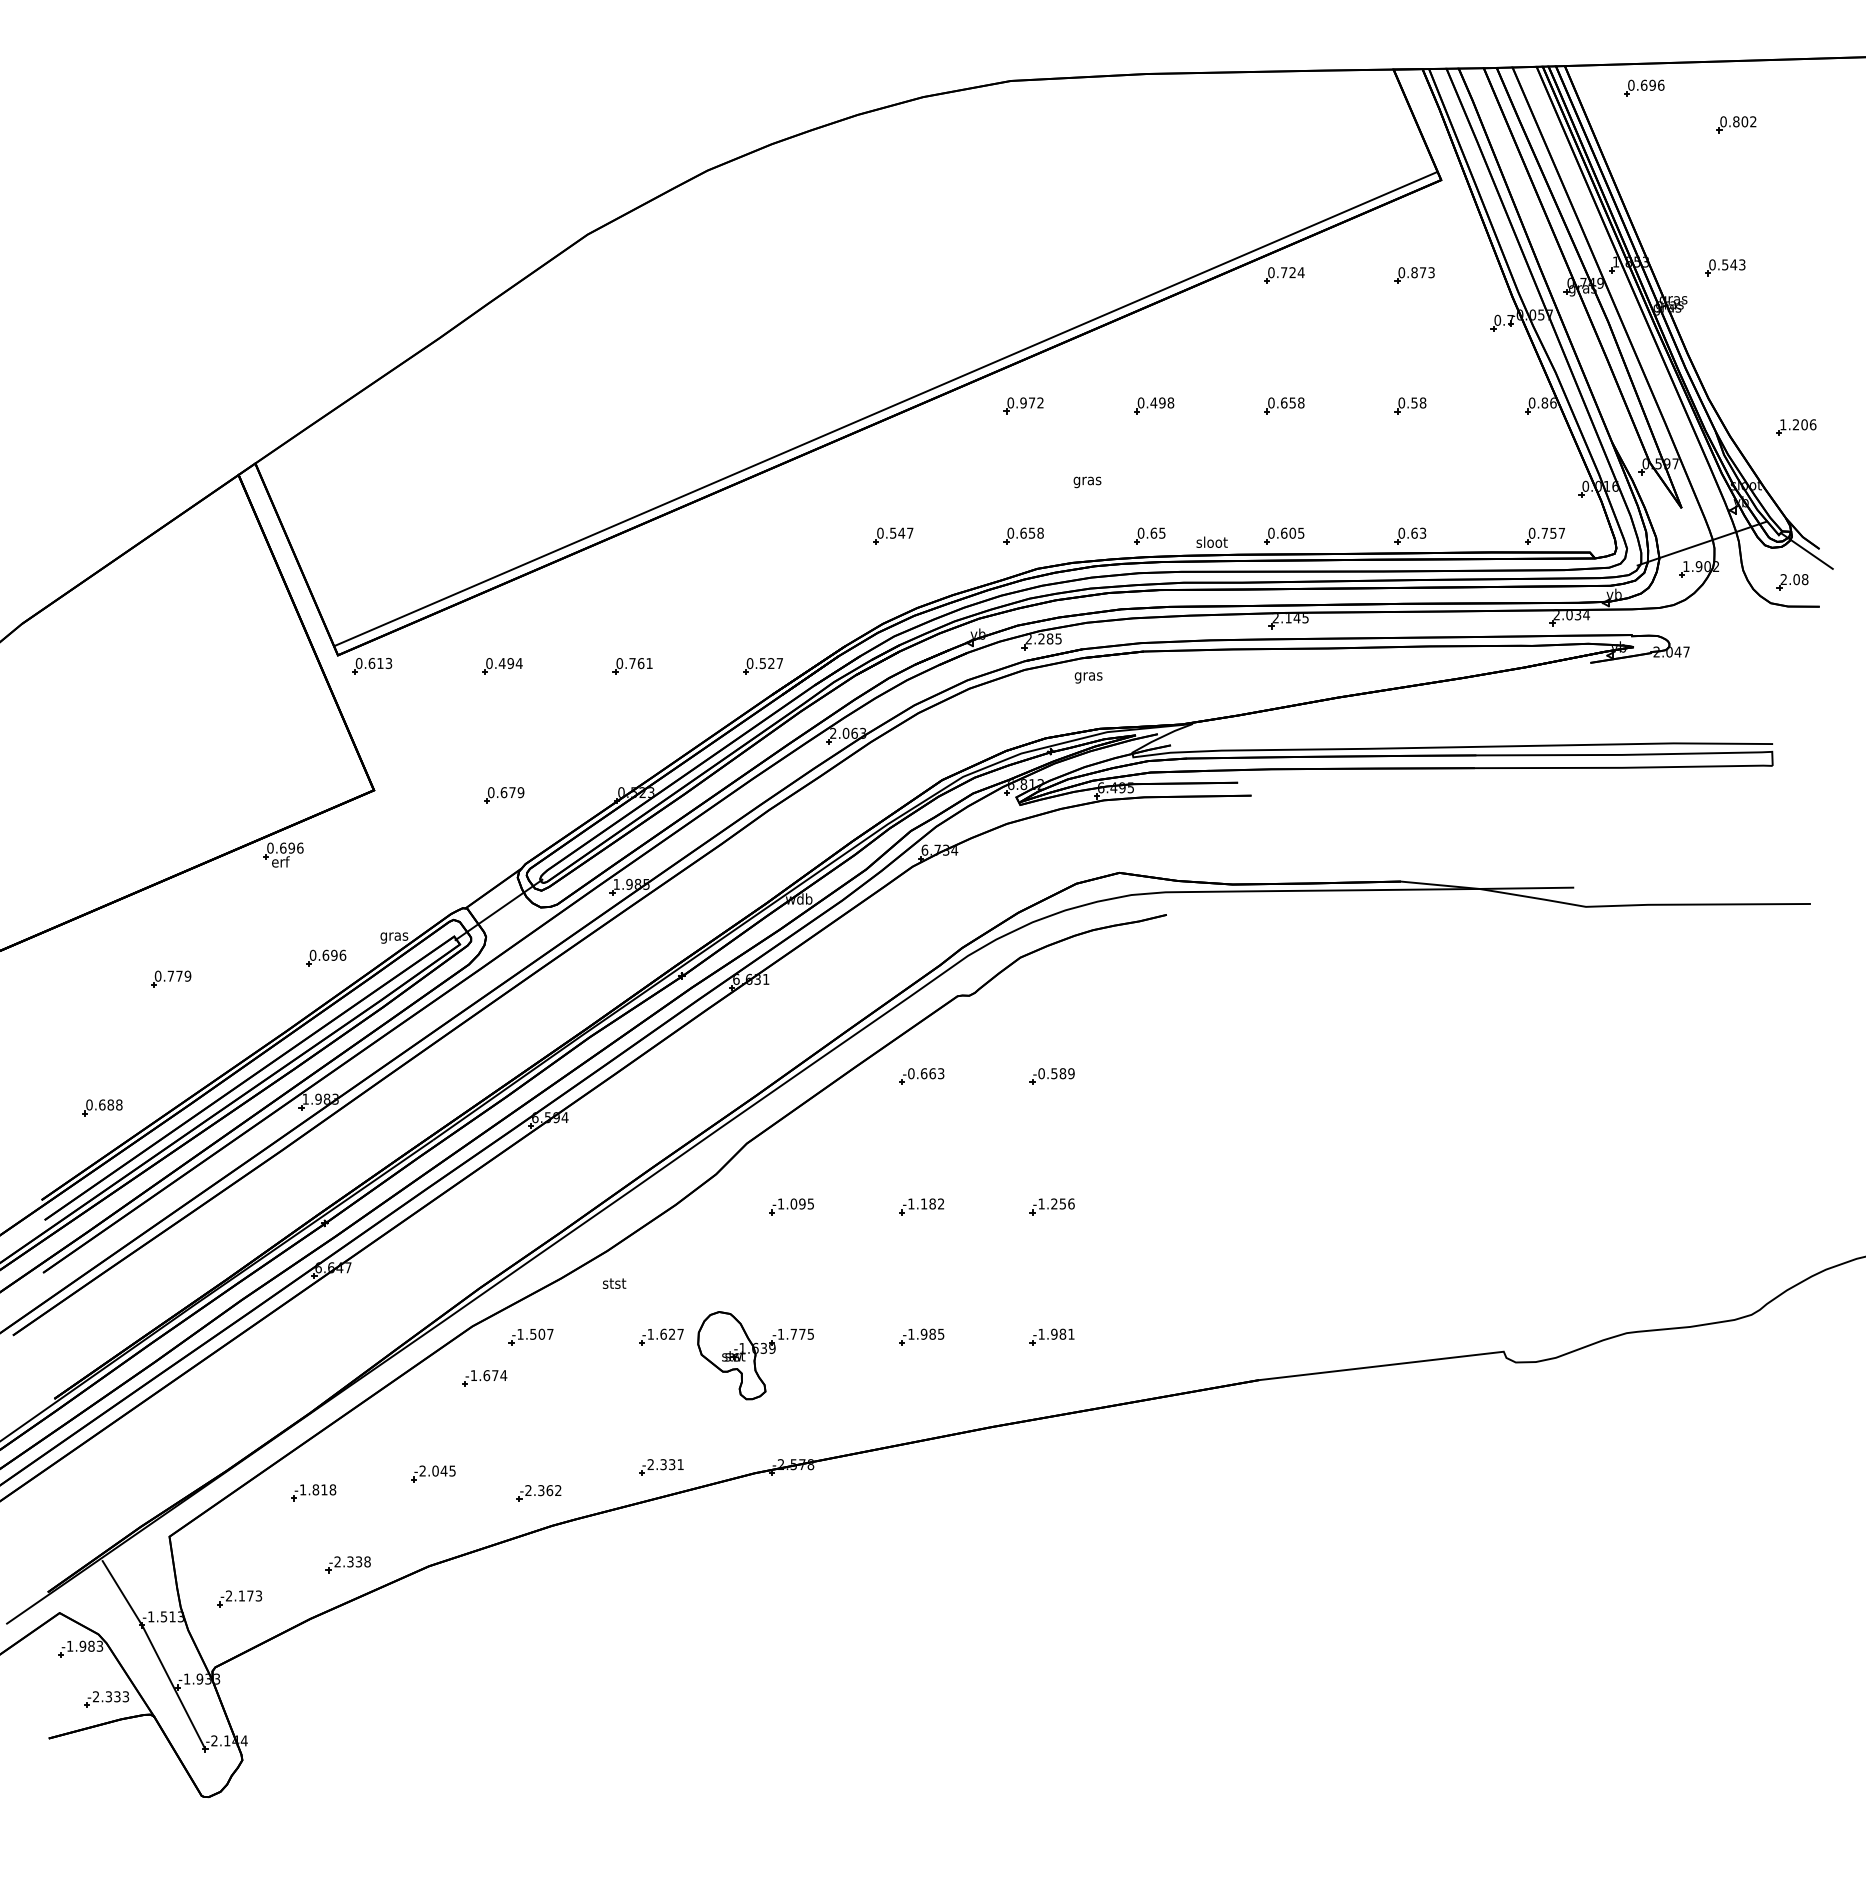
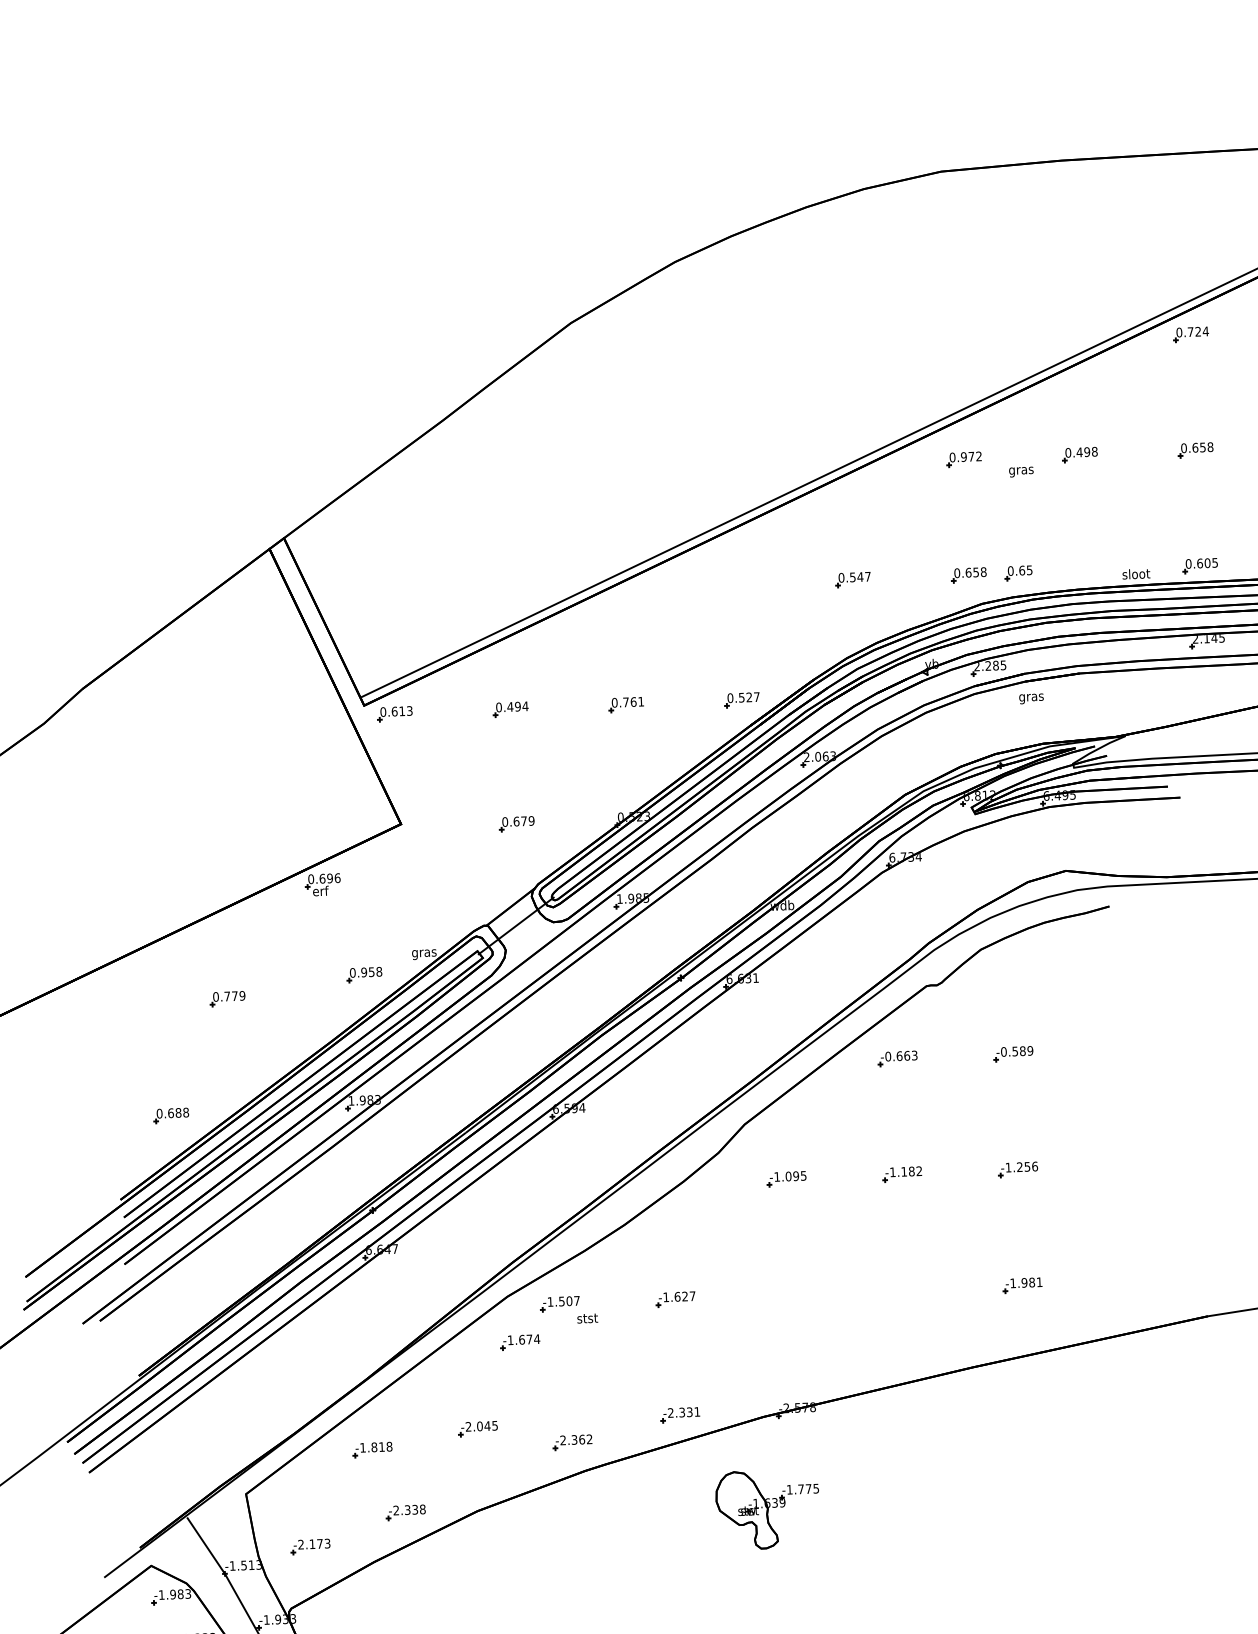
text: (1087, 482) -> (1021, 472), moved
part: (1149, 535) -> (1018, 572), moved
text: (334, 954) -> (371, 971), 0.696 -> 0.958
text: (614, 1283) -> (587, 1318), moved
part: (921, 1336) -> (906, 1289), removed
part: (755, 1355) -> (767, 1509), moved

